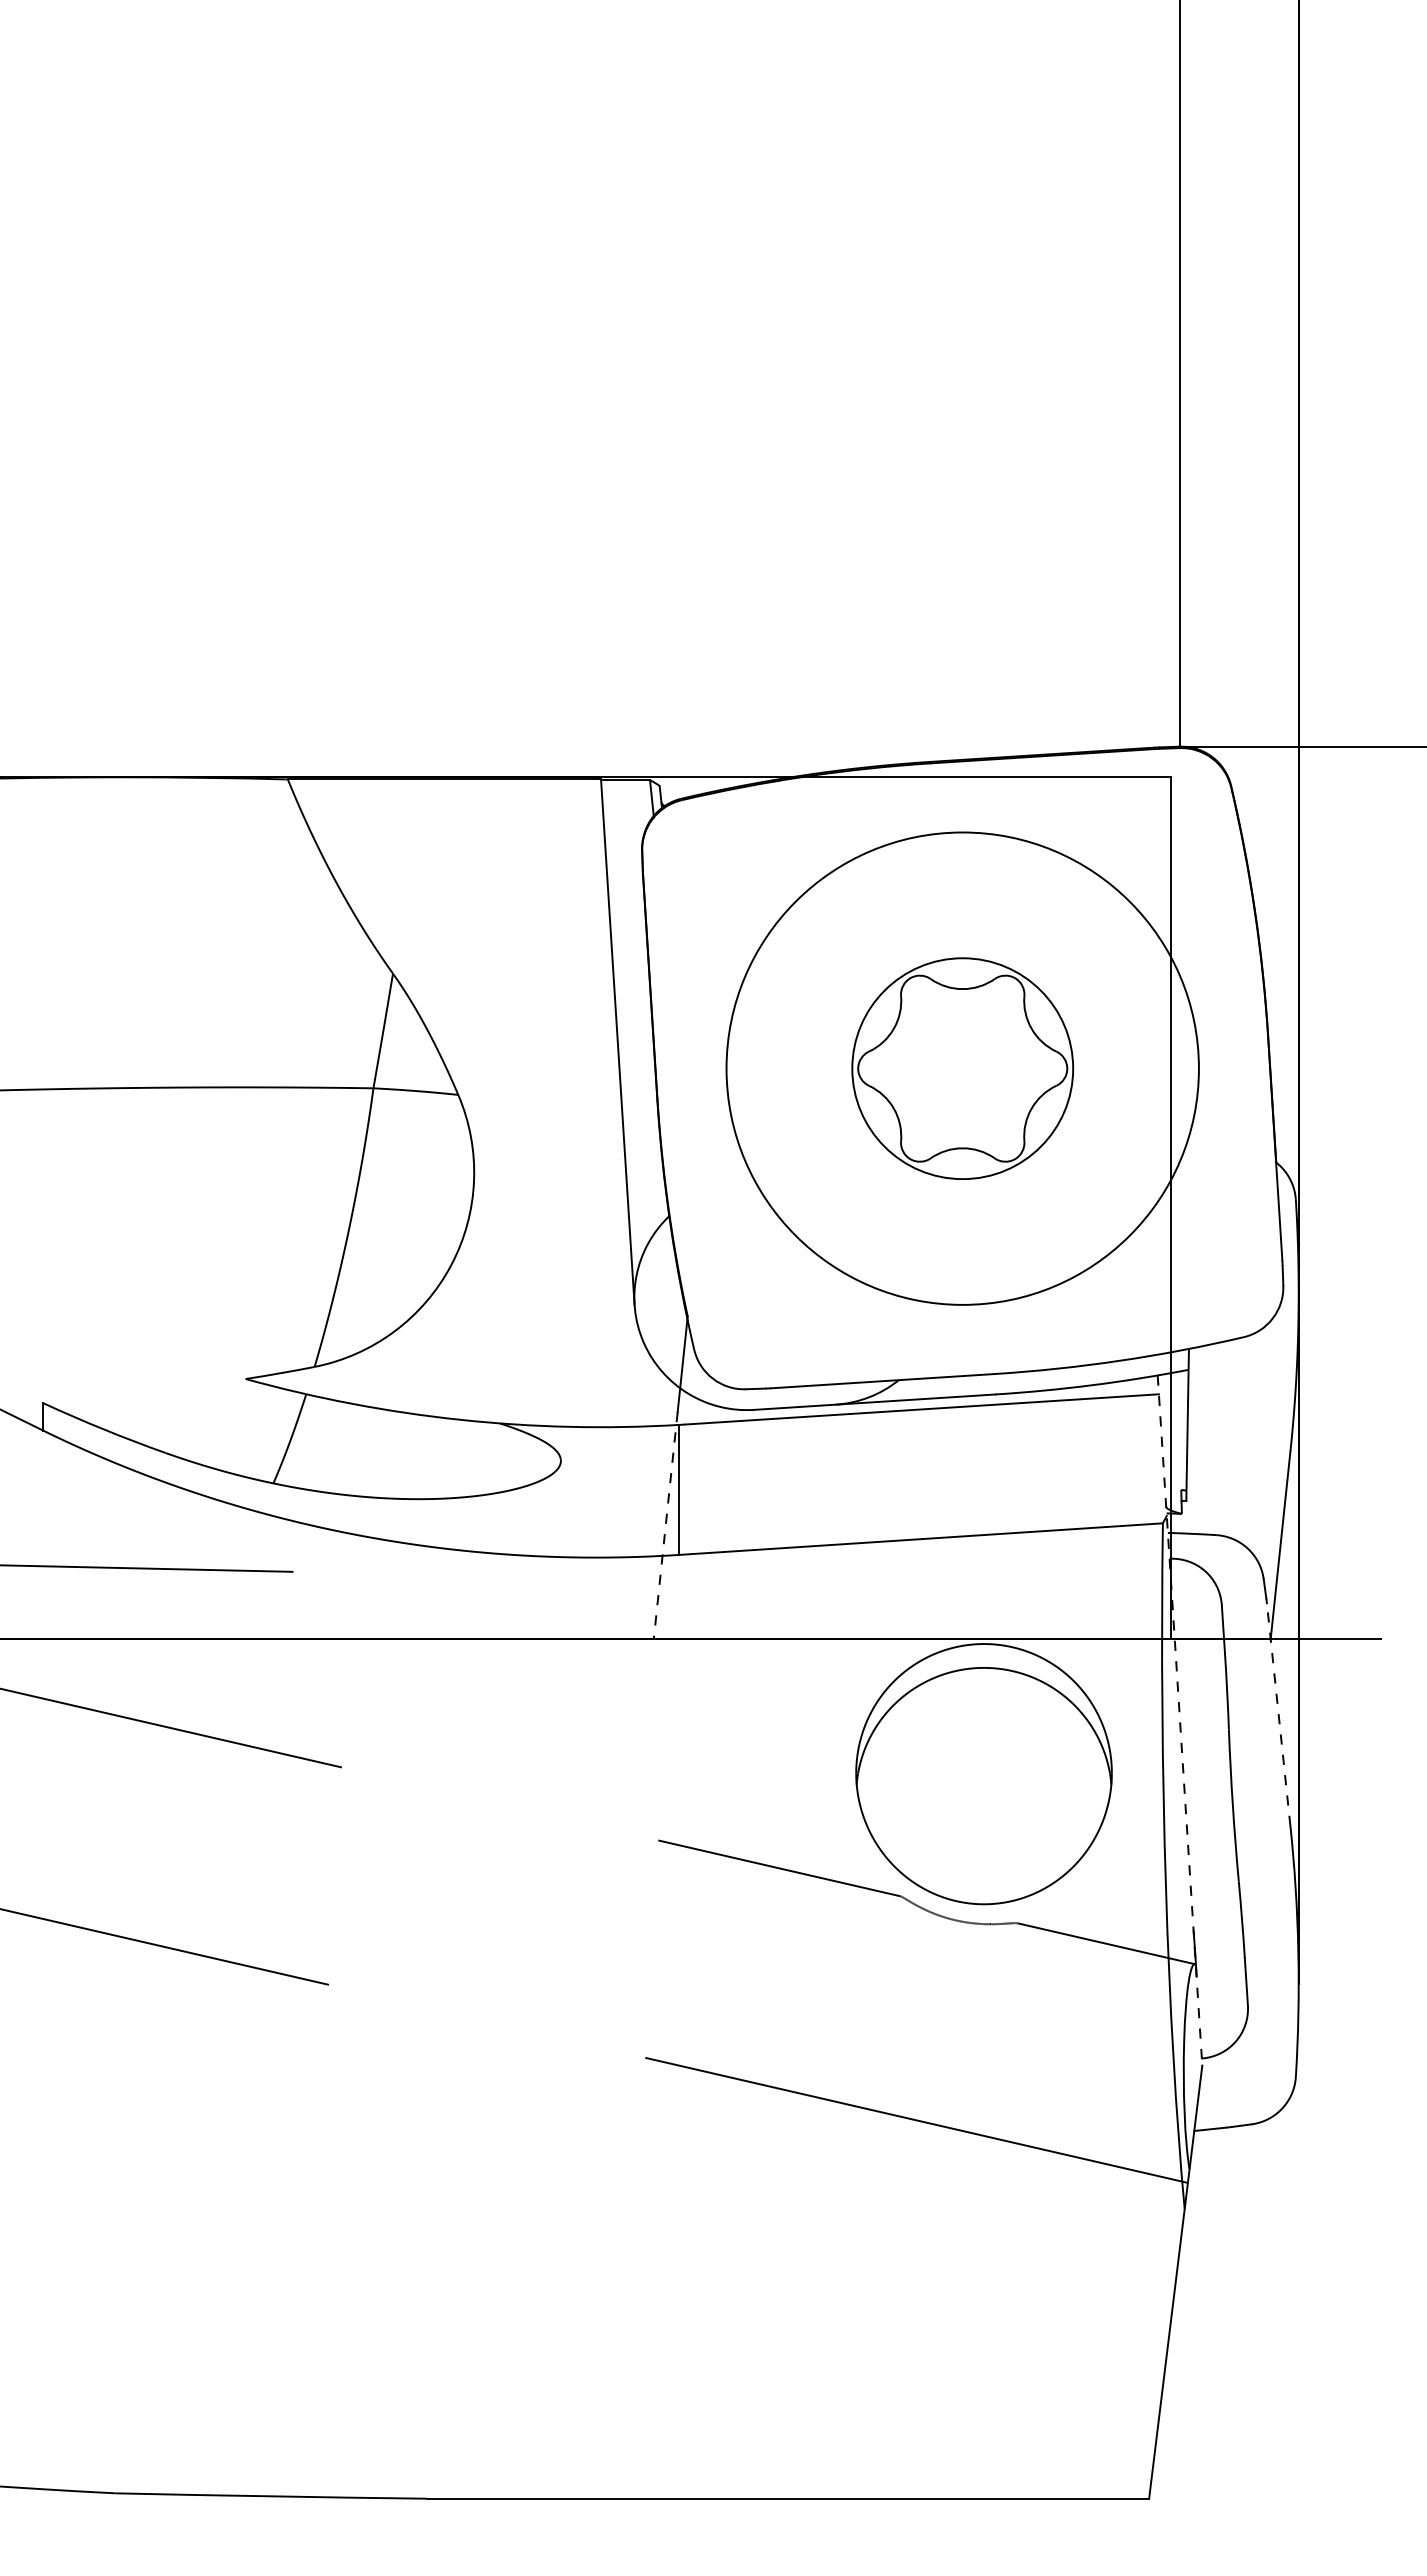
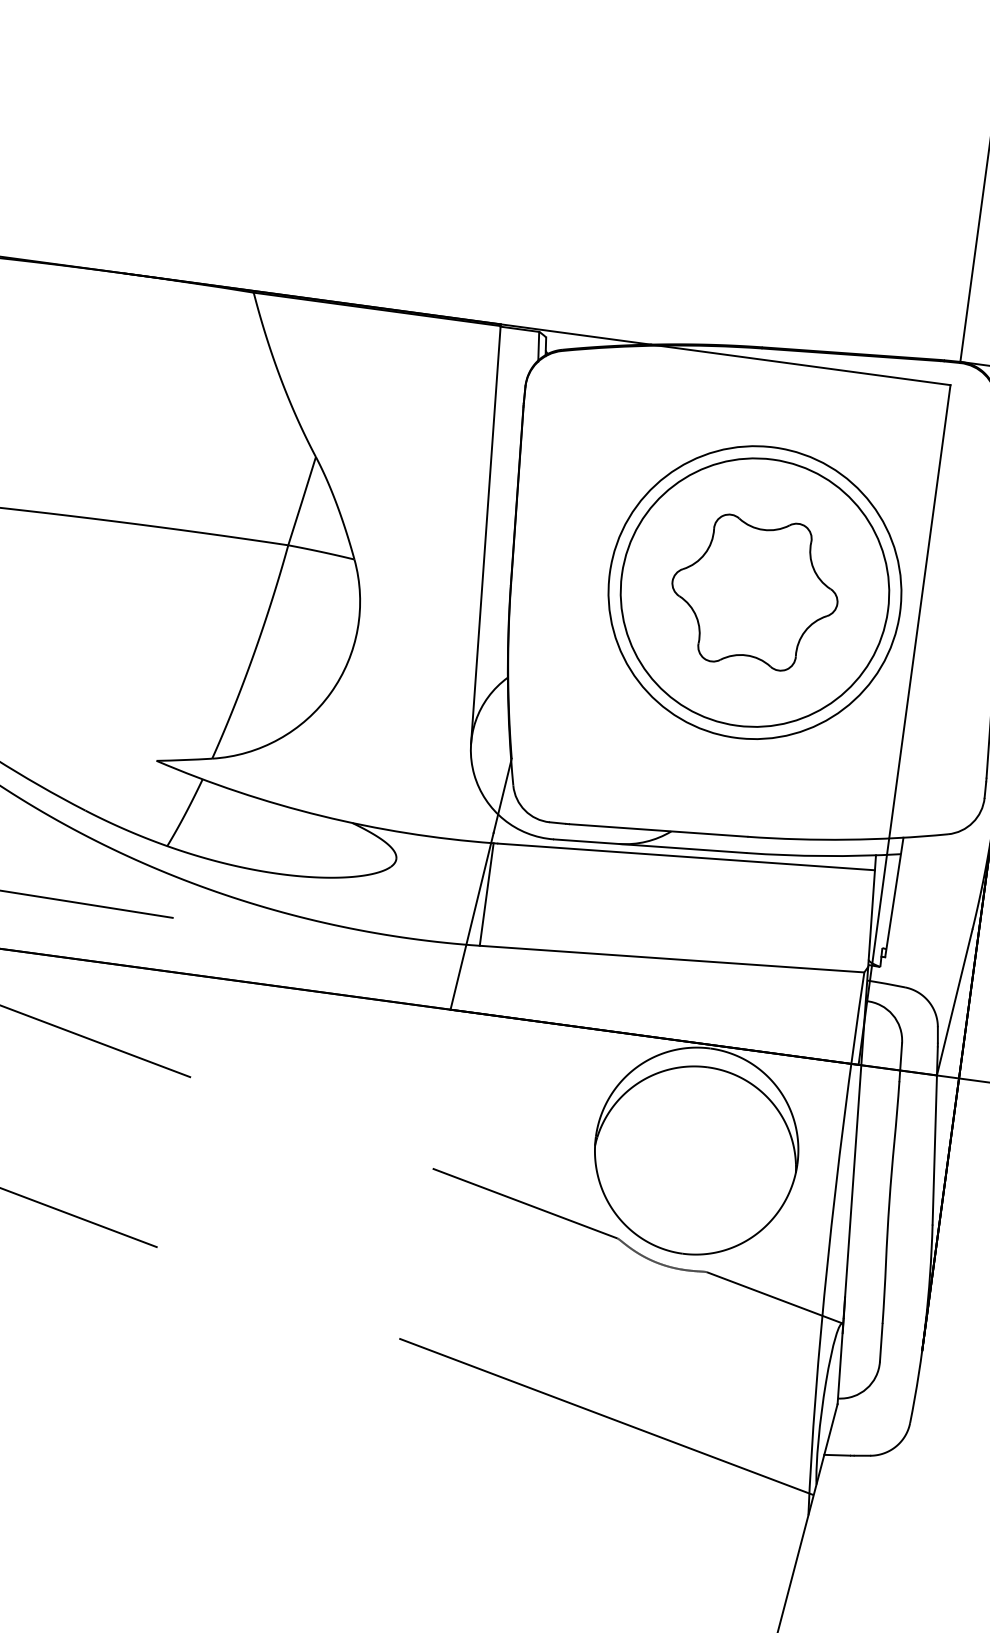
circle: (962, 1068) -> (754, 592), size x0.71
circle: (962, 1068) -> (754, 592), size x1.67
line: (665, 1526) -> (471, 921), dashed -> solid
line: (1278, 1714) -> (935, 1135), dashed -> solid
line: (1180, 1720) -> (857, 1129), dashed -> solid

